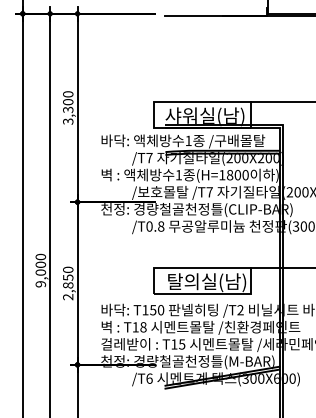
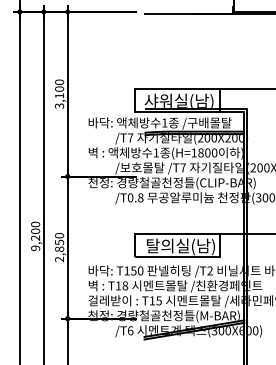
text: (68, 109) -> (59, 95), 3,300 -> 3,100
text: (40, 272) -> (35, 237), 9,000 -> 9,200

